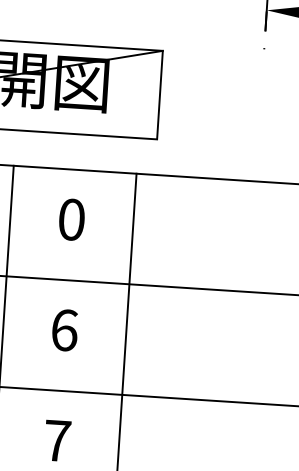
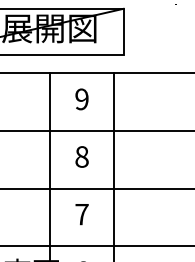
text: (70, 219) -> (81, 99), 0 -> 9
text: (63, 329) -> (81, 156), 6 -> 8

